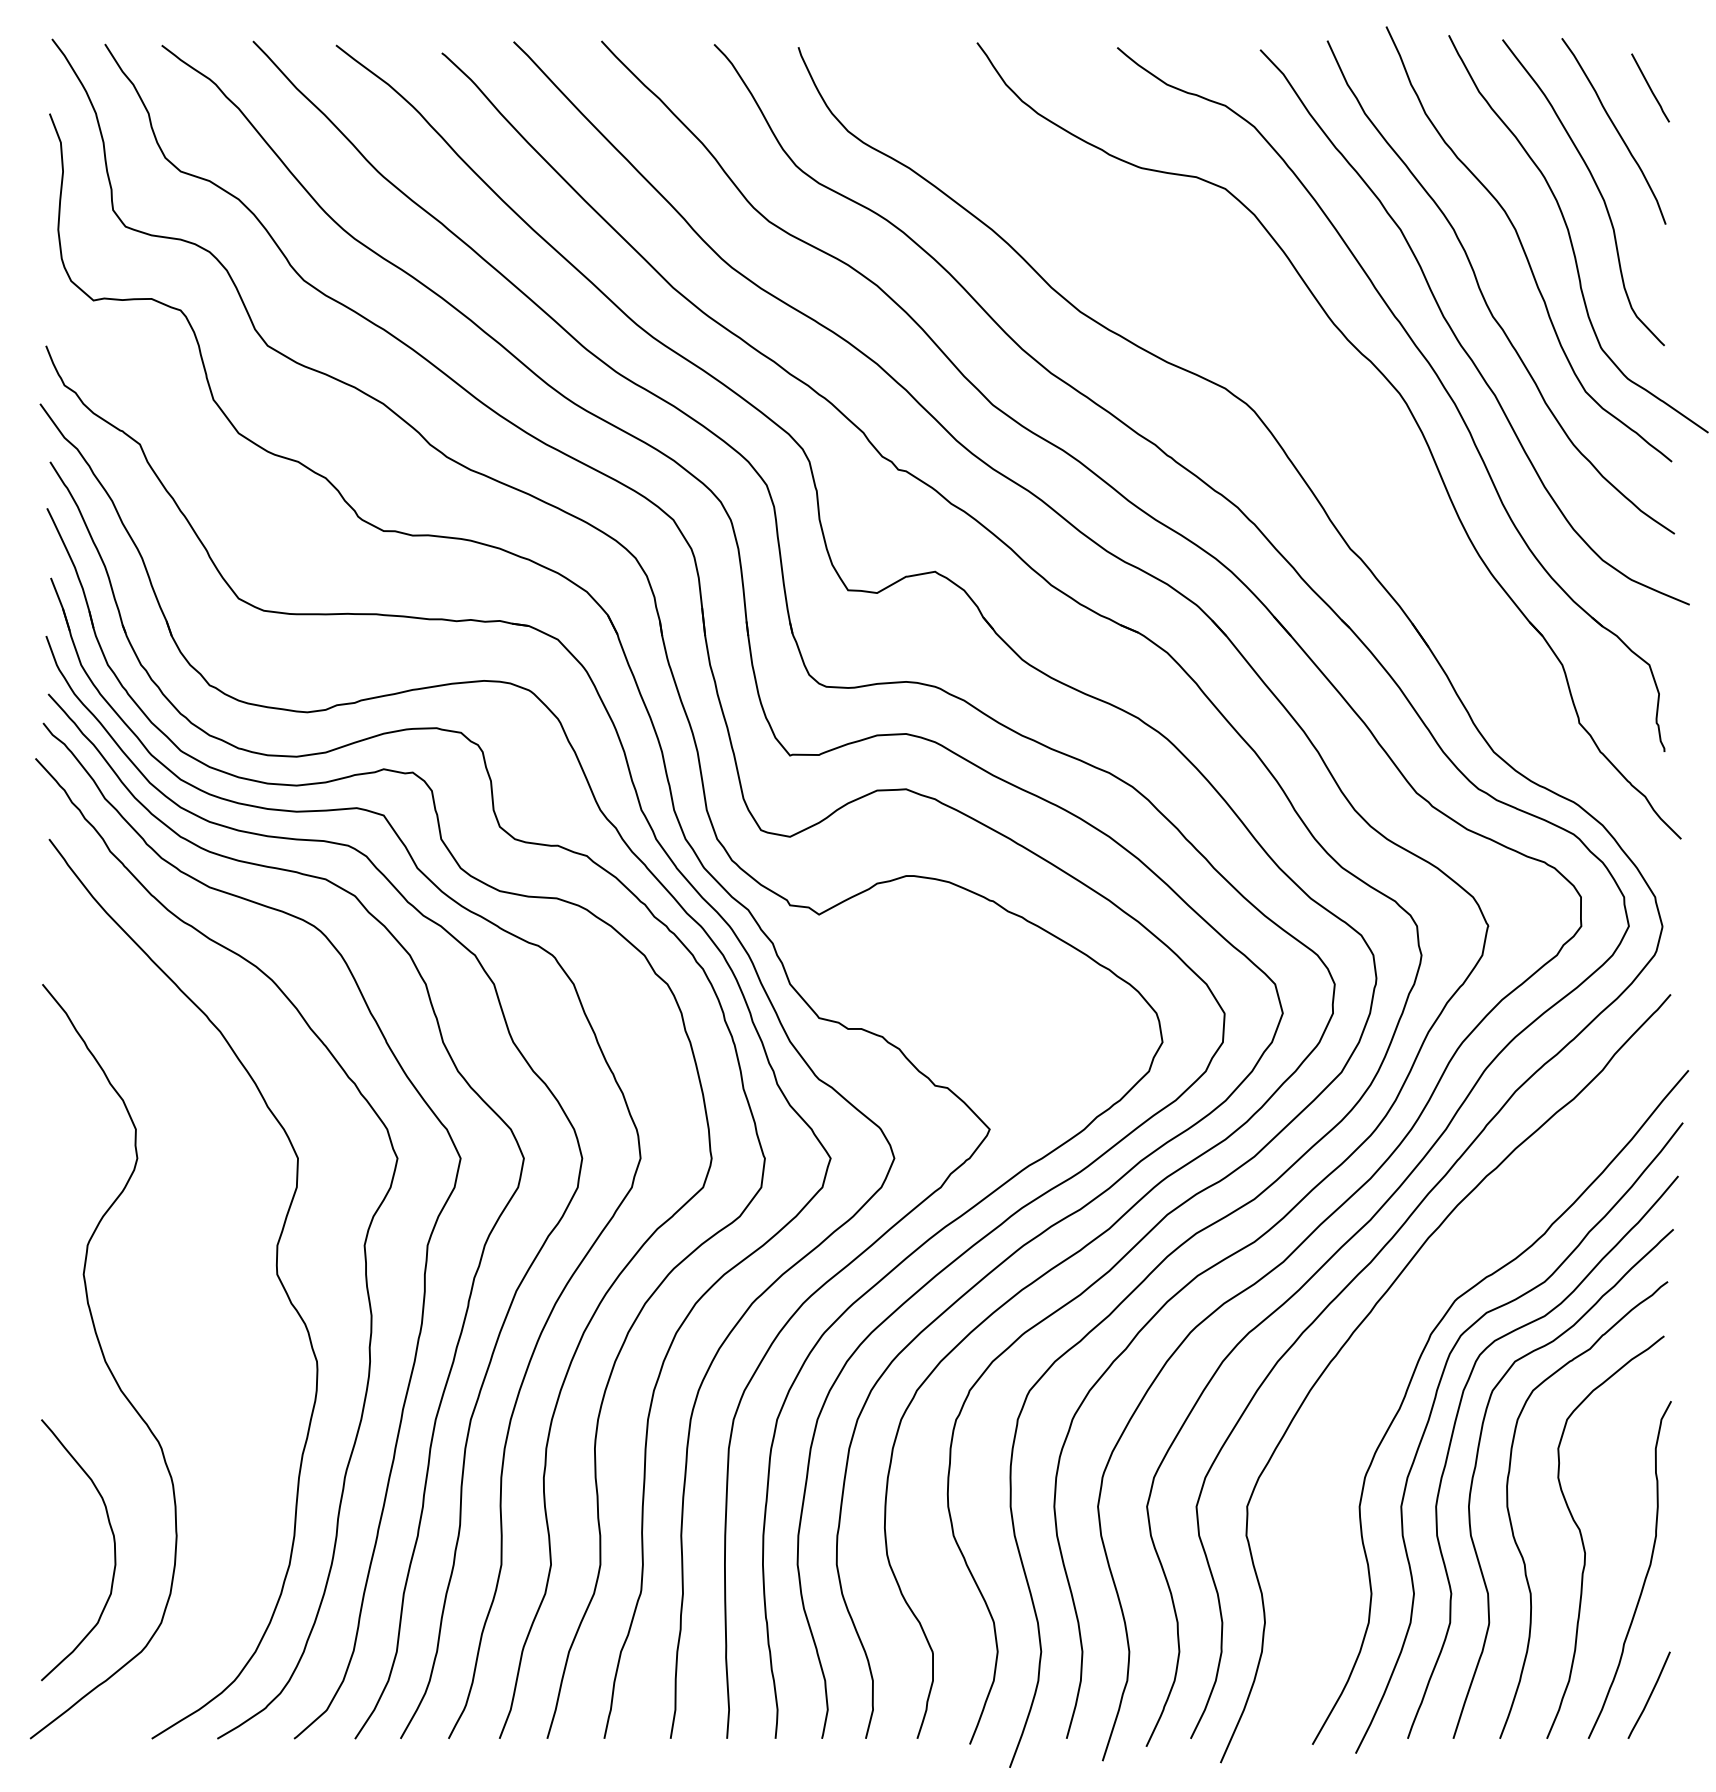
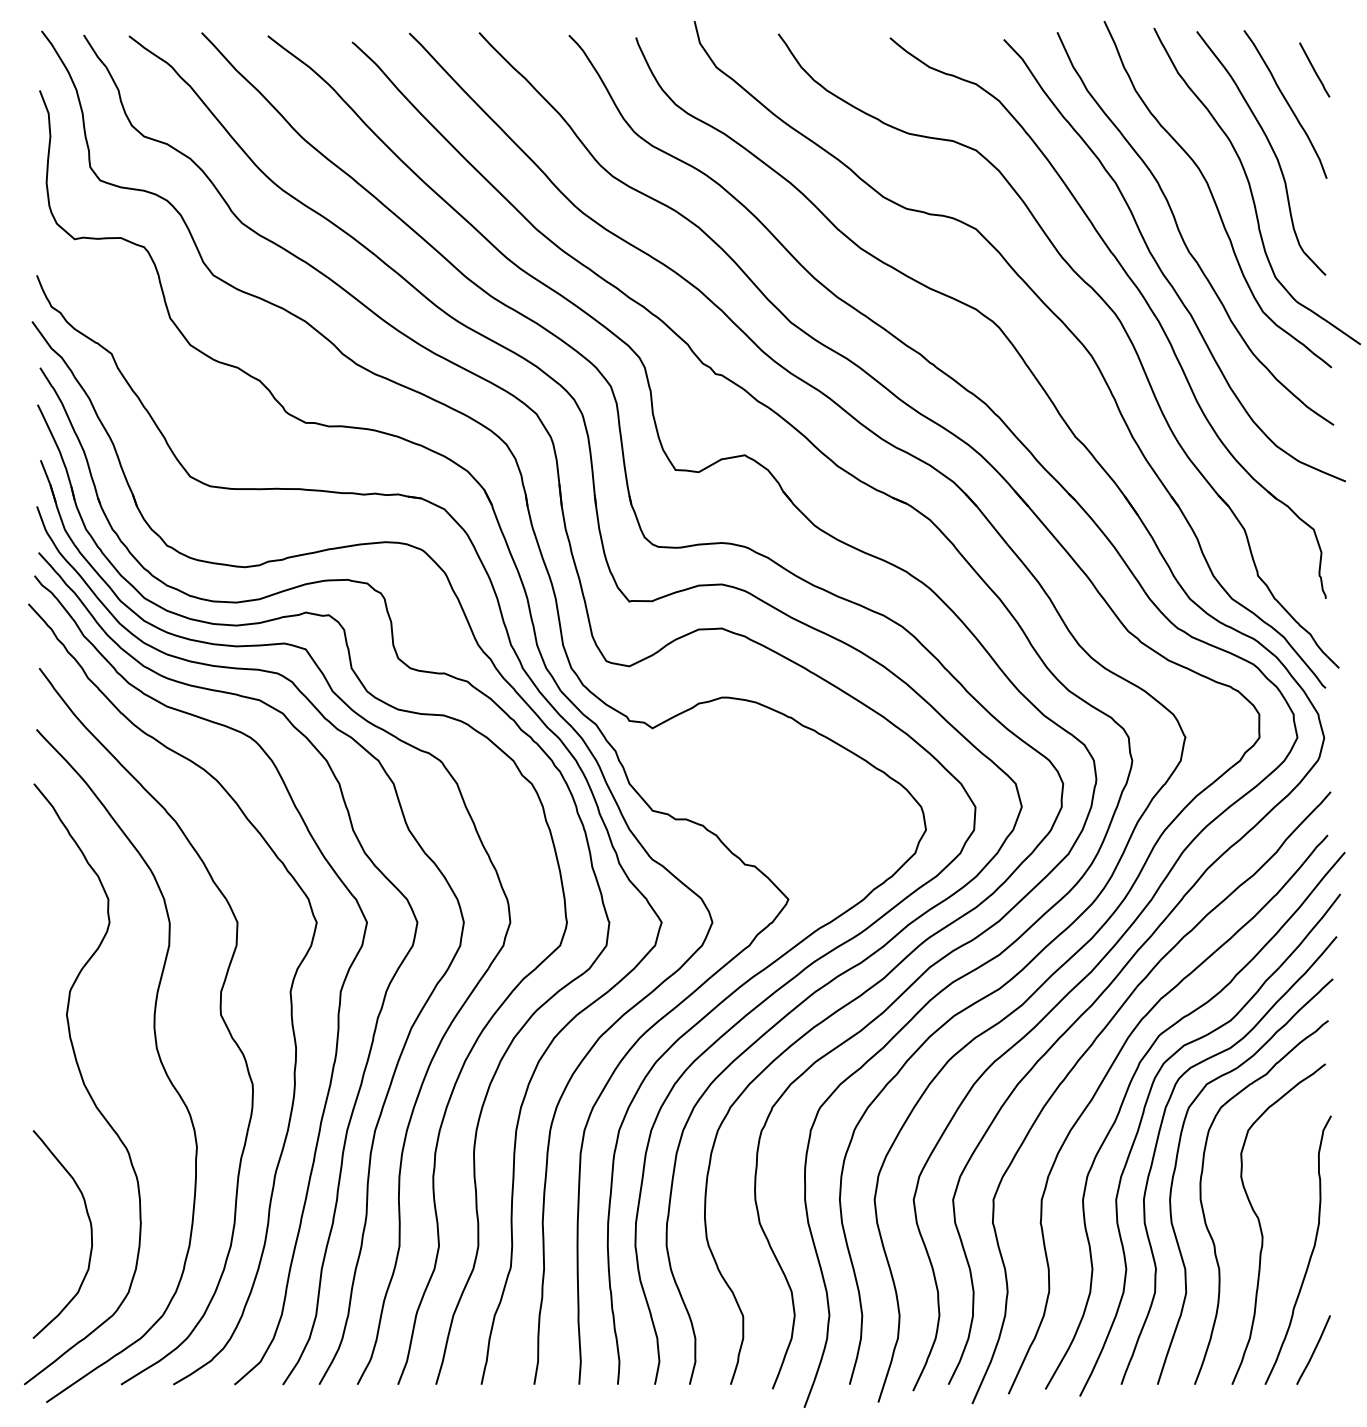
part: (1320, 392) -> (1051, 312), added
curve: (197, 1322) -> (157, 1053), added
curve: (1387, 1354) -> (1105, 1078), added

